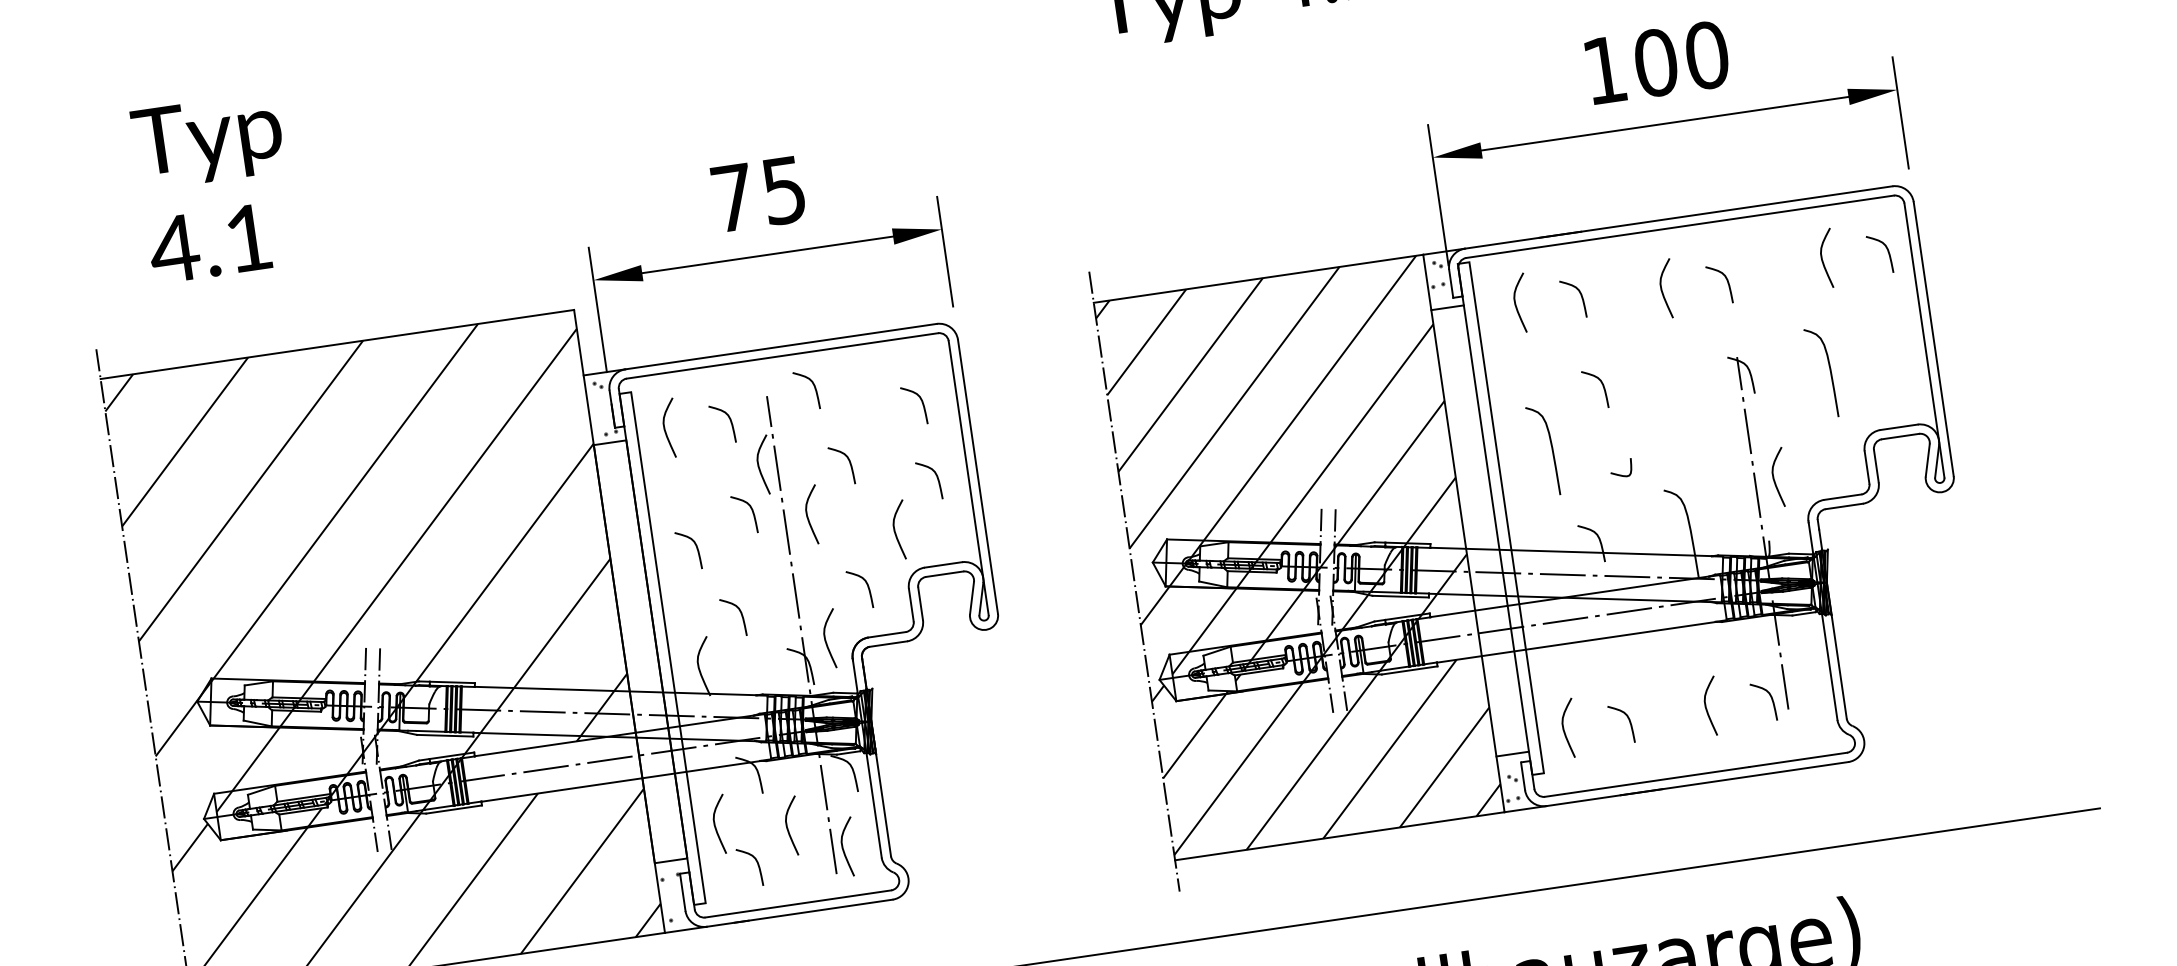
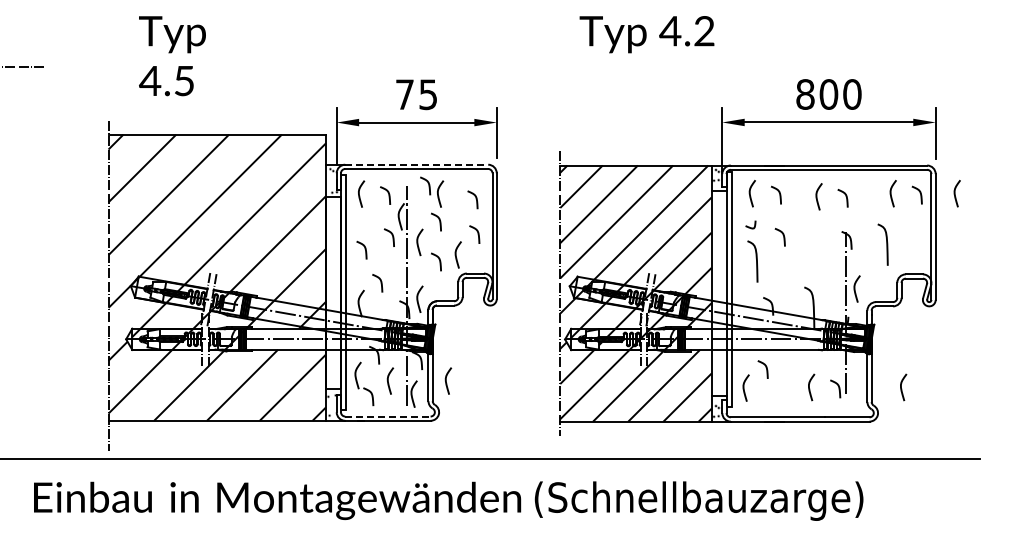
text: (1605, 70) -> (805, 94), 100 -> 800
curve: (1963, 238) -> (955, 193), added
text: (249, 239) -> (184, 81), 4.1 -> 4.5
line: (782, 345) -> (417, 164), solid -> dashed
curve: (837, 402) -> (438, 193), added
curve: (1619, 472) -> (749, 226), moved
curve: (863, 583) -> (438, 259), moved
curve: (1909, 679) -> (902, 388), added
curve: (1626, 718) -> (765, 367), moved
curve: (914, 806) -> (446, 380), added
line: (797, 903) -> (387, 416), solid -> dashed

